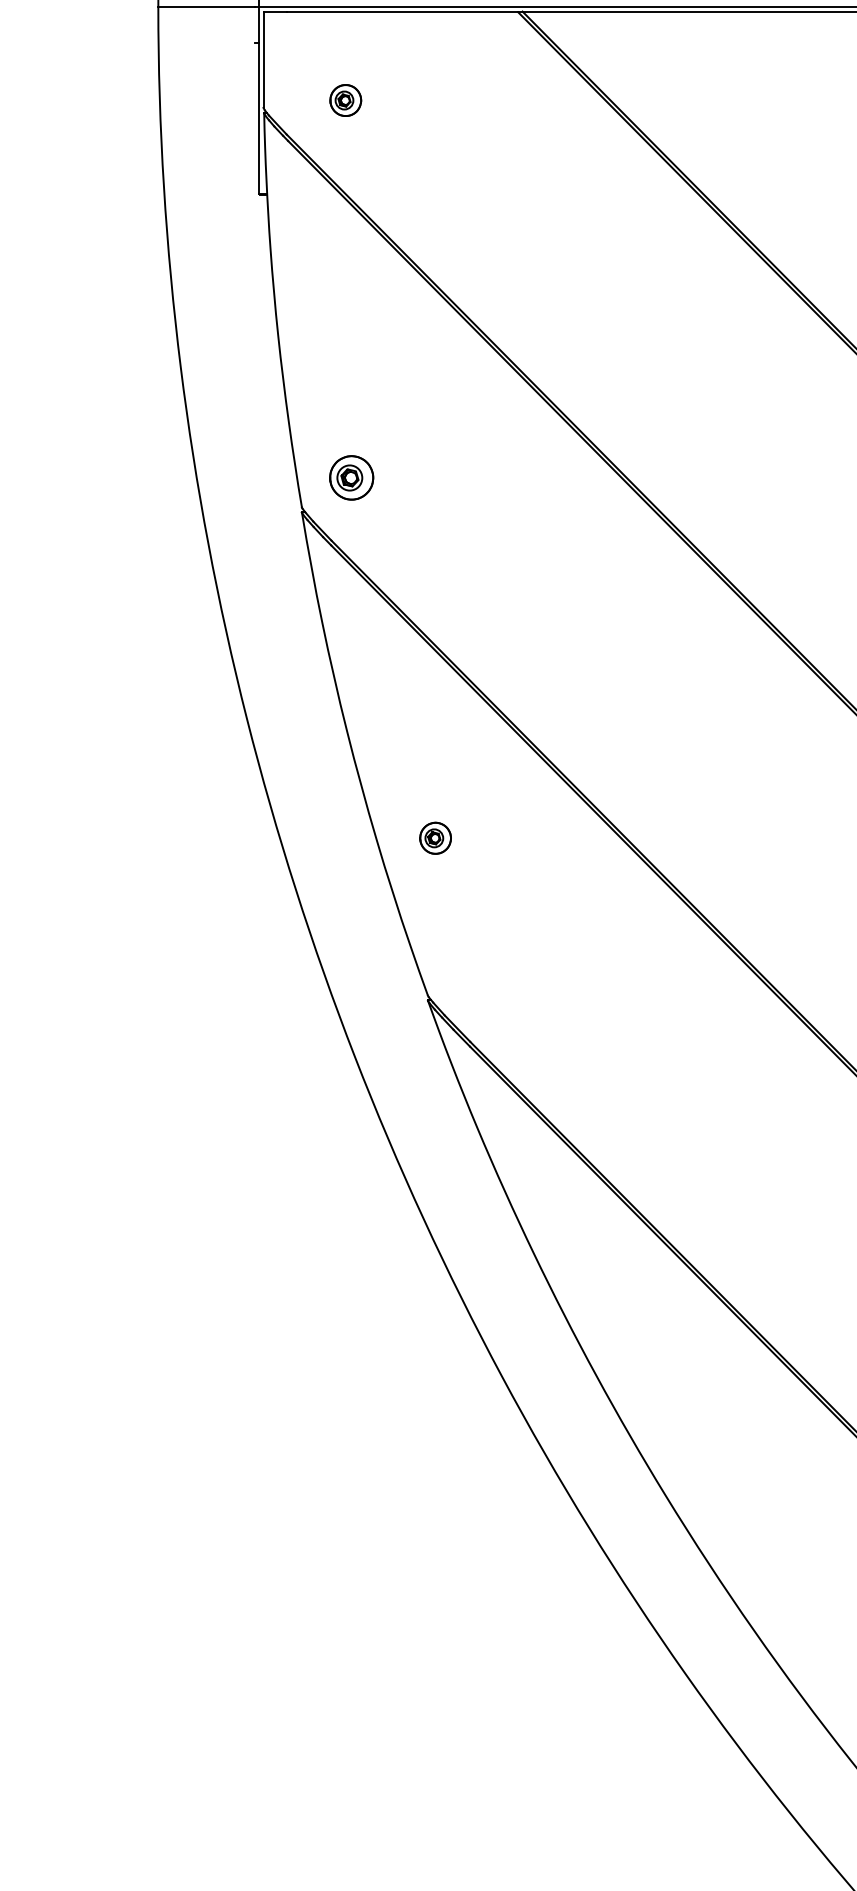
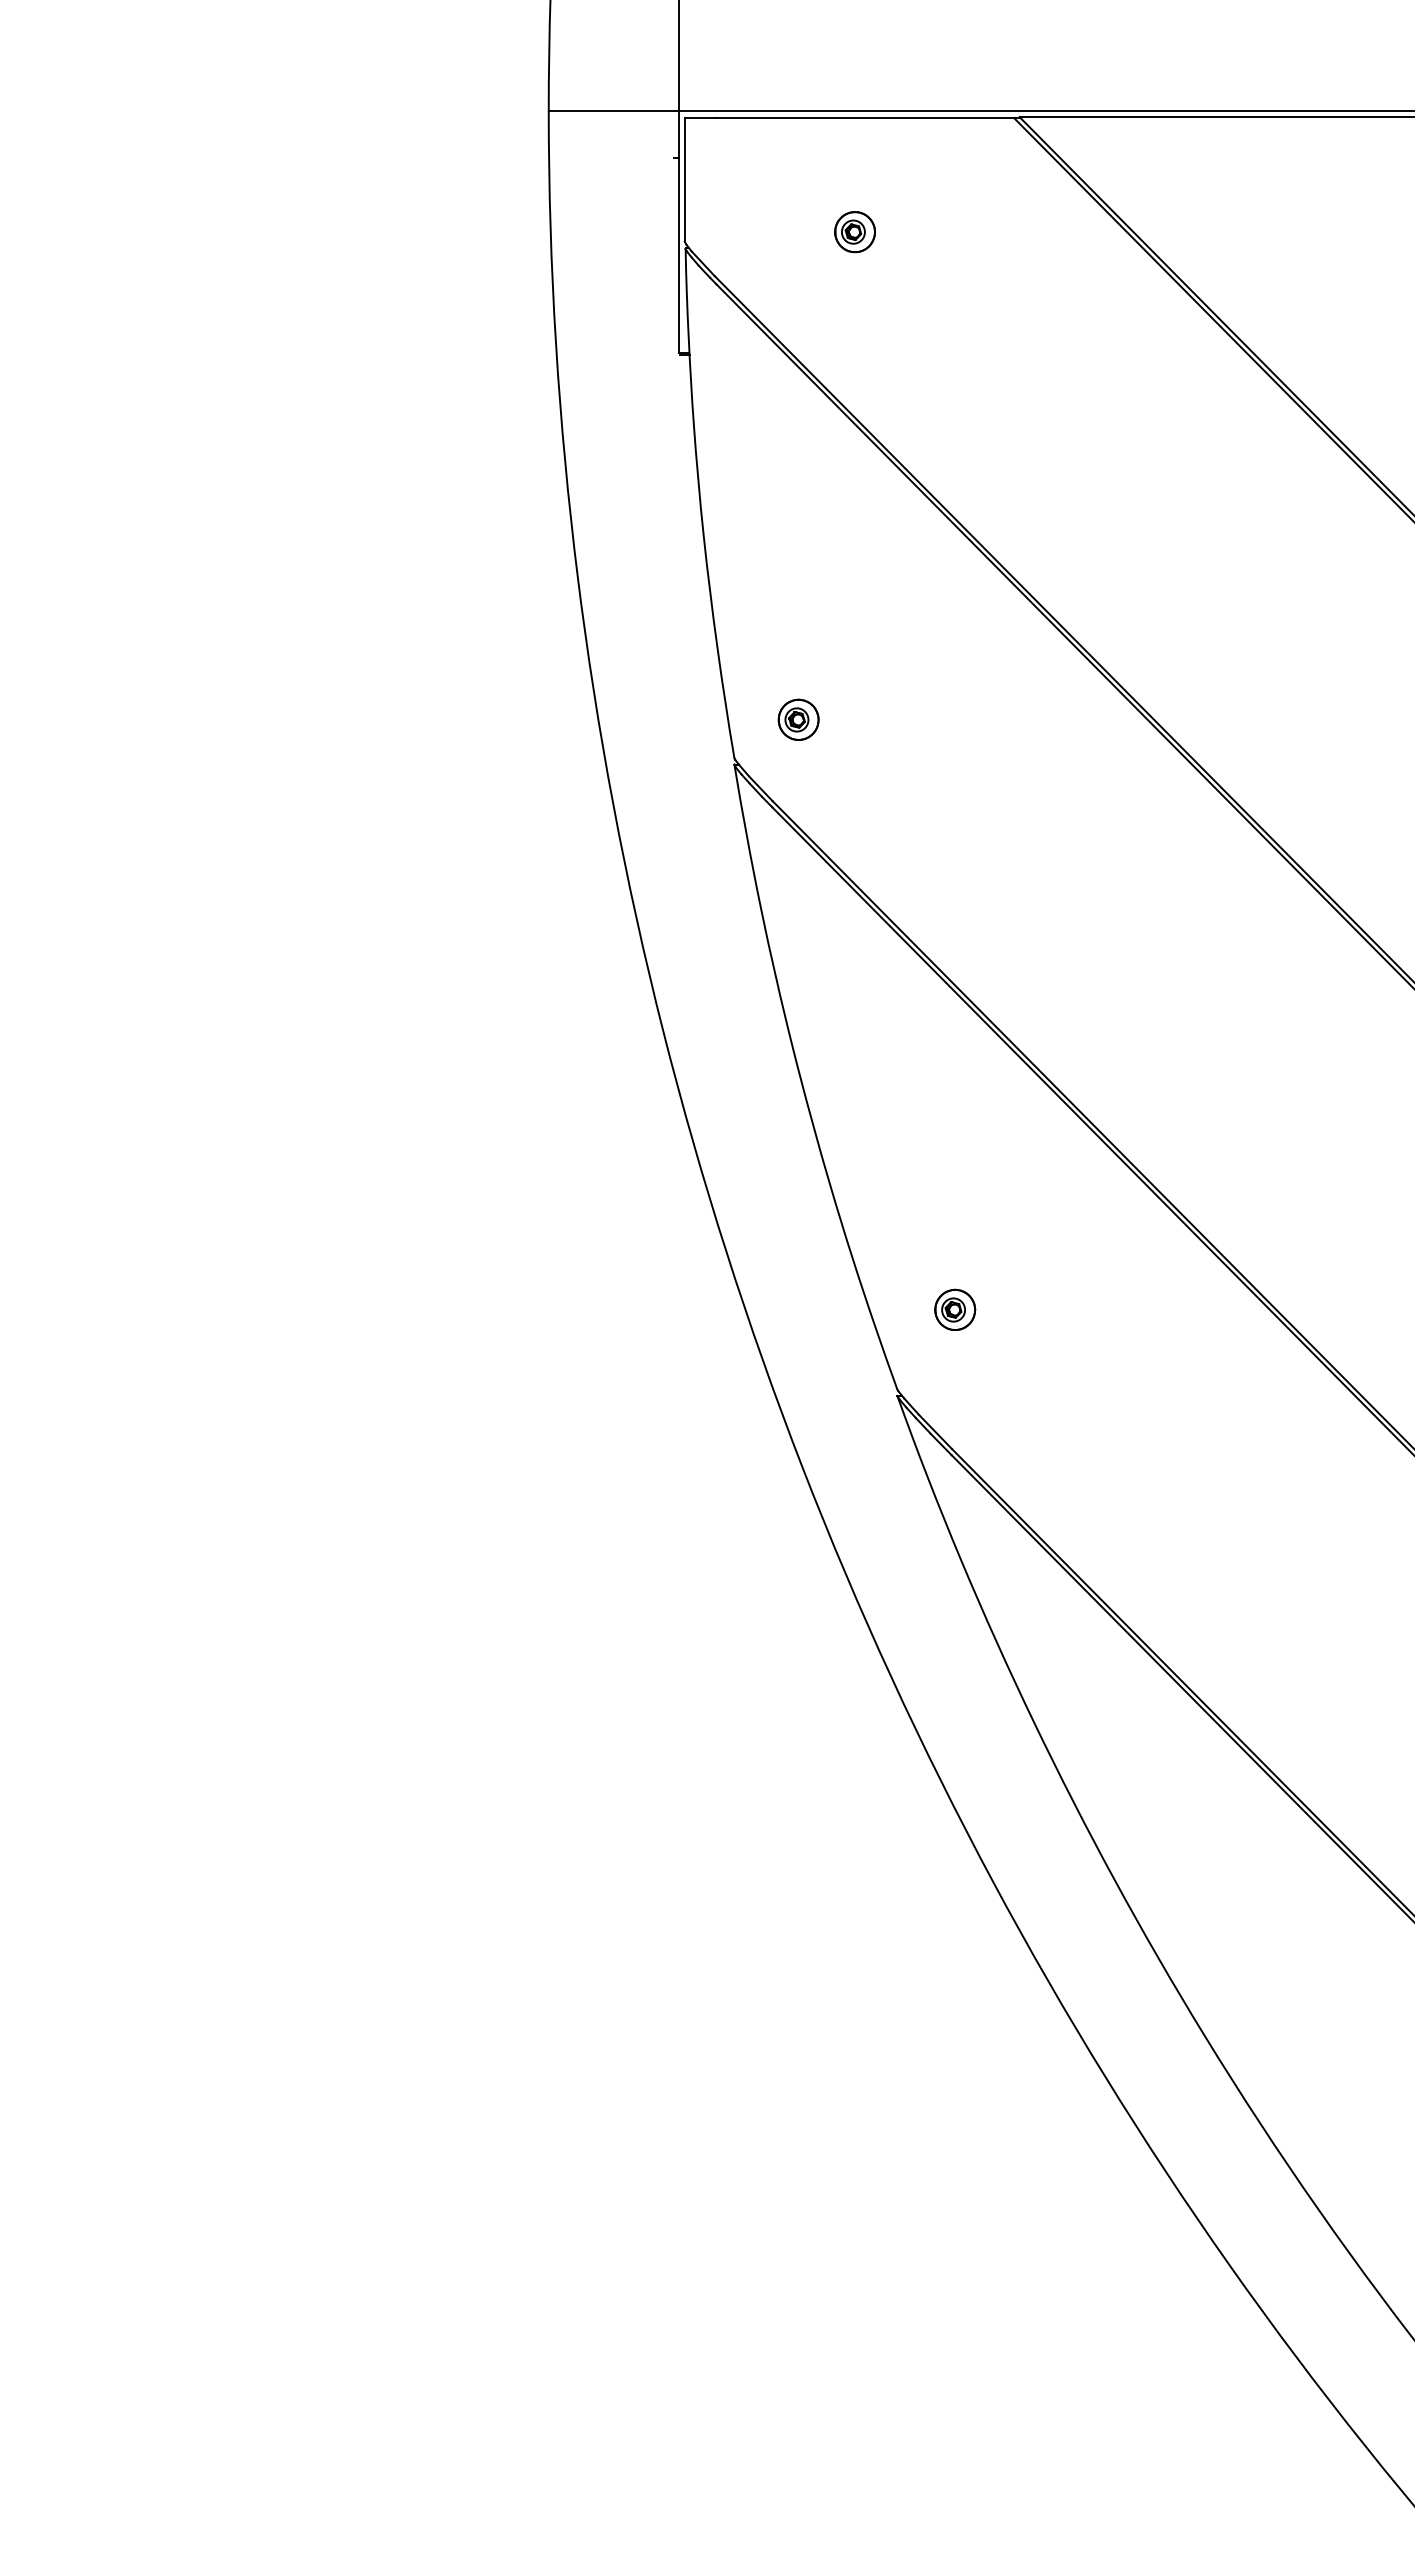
part: (345, 100) -> (854, 232), moved
part: (351, 477) -> (798, 719), size x0.71
part: (435, 837) -> (955, 1309), moved

